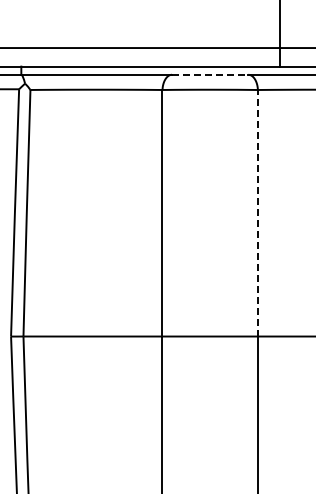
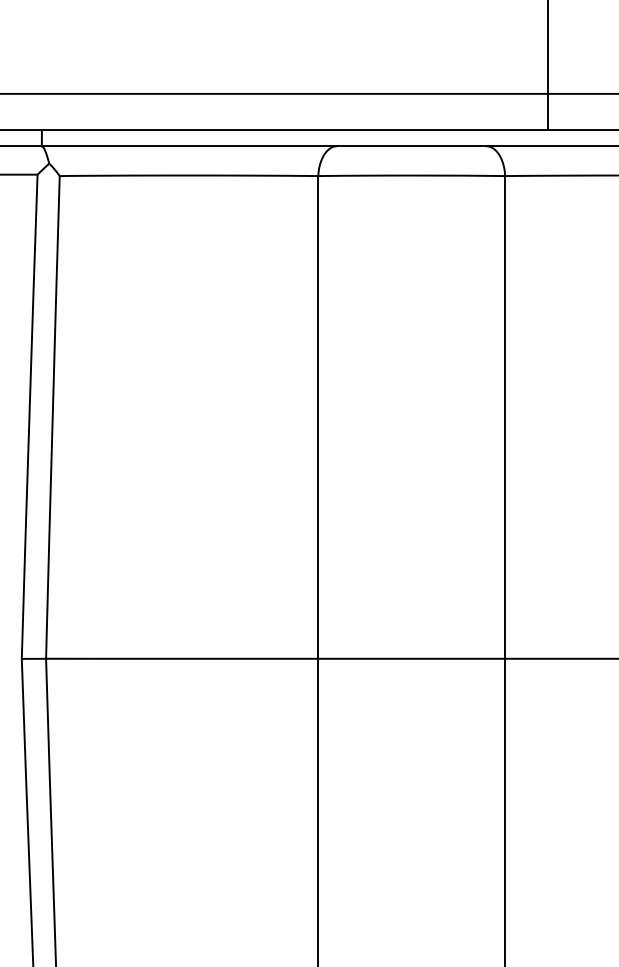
line: (210, 74) -> (412, 145), dashed -> solid
line: (257, 212) -> (504, 415), dashed -> solid

